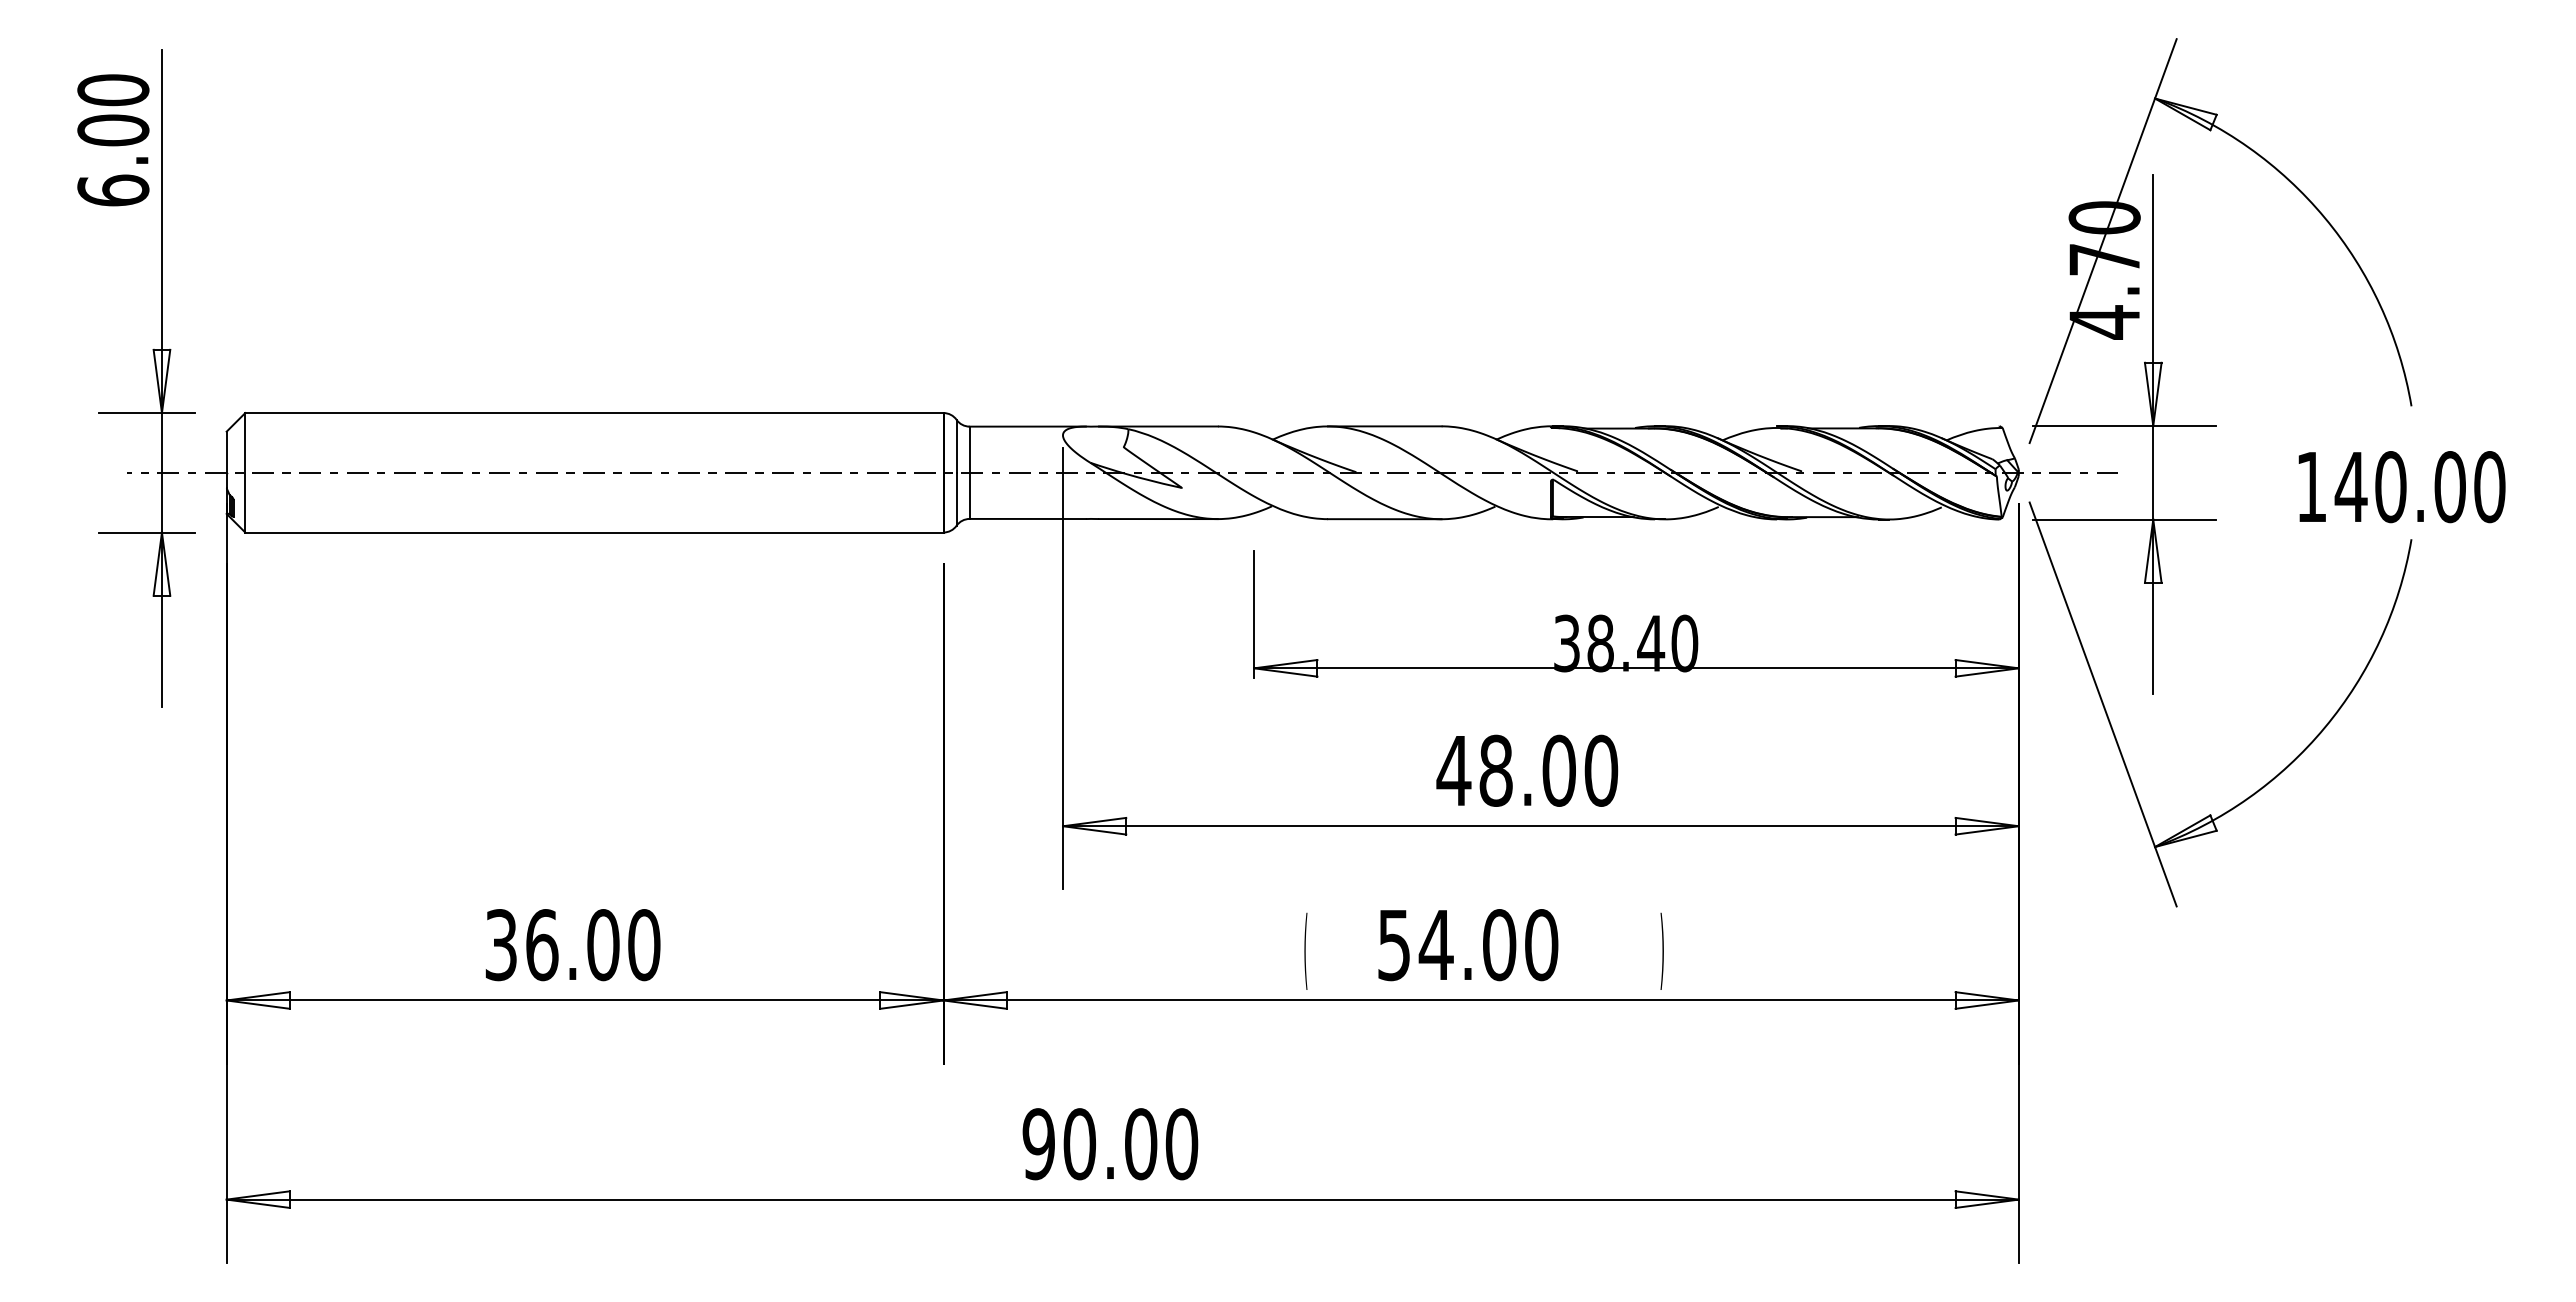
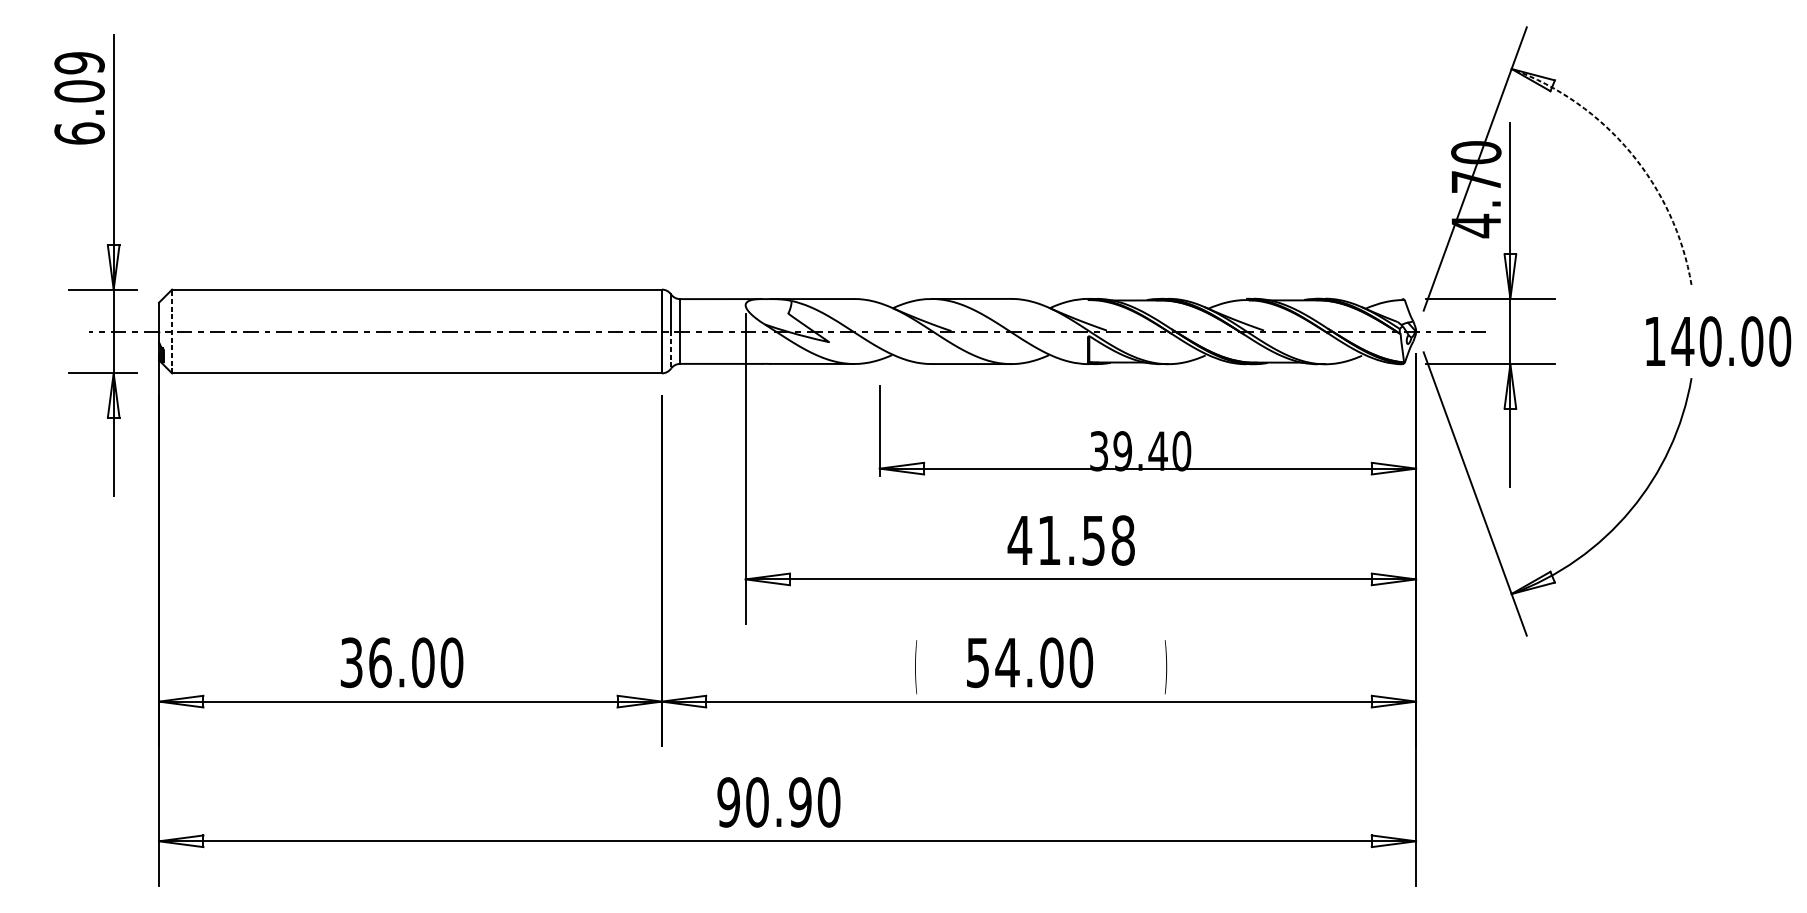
text: (113, 90) -> (79, 63), 6.00 -> 6.09
arc: (2324, 217) -> (1630, 152), solid -> dashed
line: (245, 472) -> (172, 331), solid -> dashed
text: (2401, 487) -> (1718, 341), moved
line: (956, 499) -> (670, 350), solid -> dashed
text: (1600, 643) -> (1122, 451), 38.40 -> 39.40
text: (1548, 770) -> (1086, 540), 48.00 -> 41.58
text: (1140, 1144) -> (800, 802), 90.00 -> 90.90

